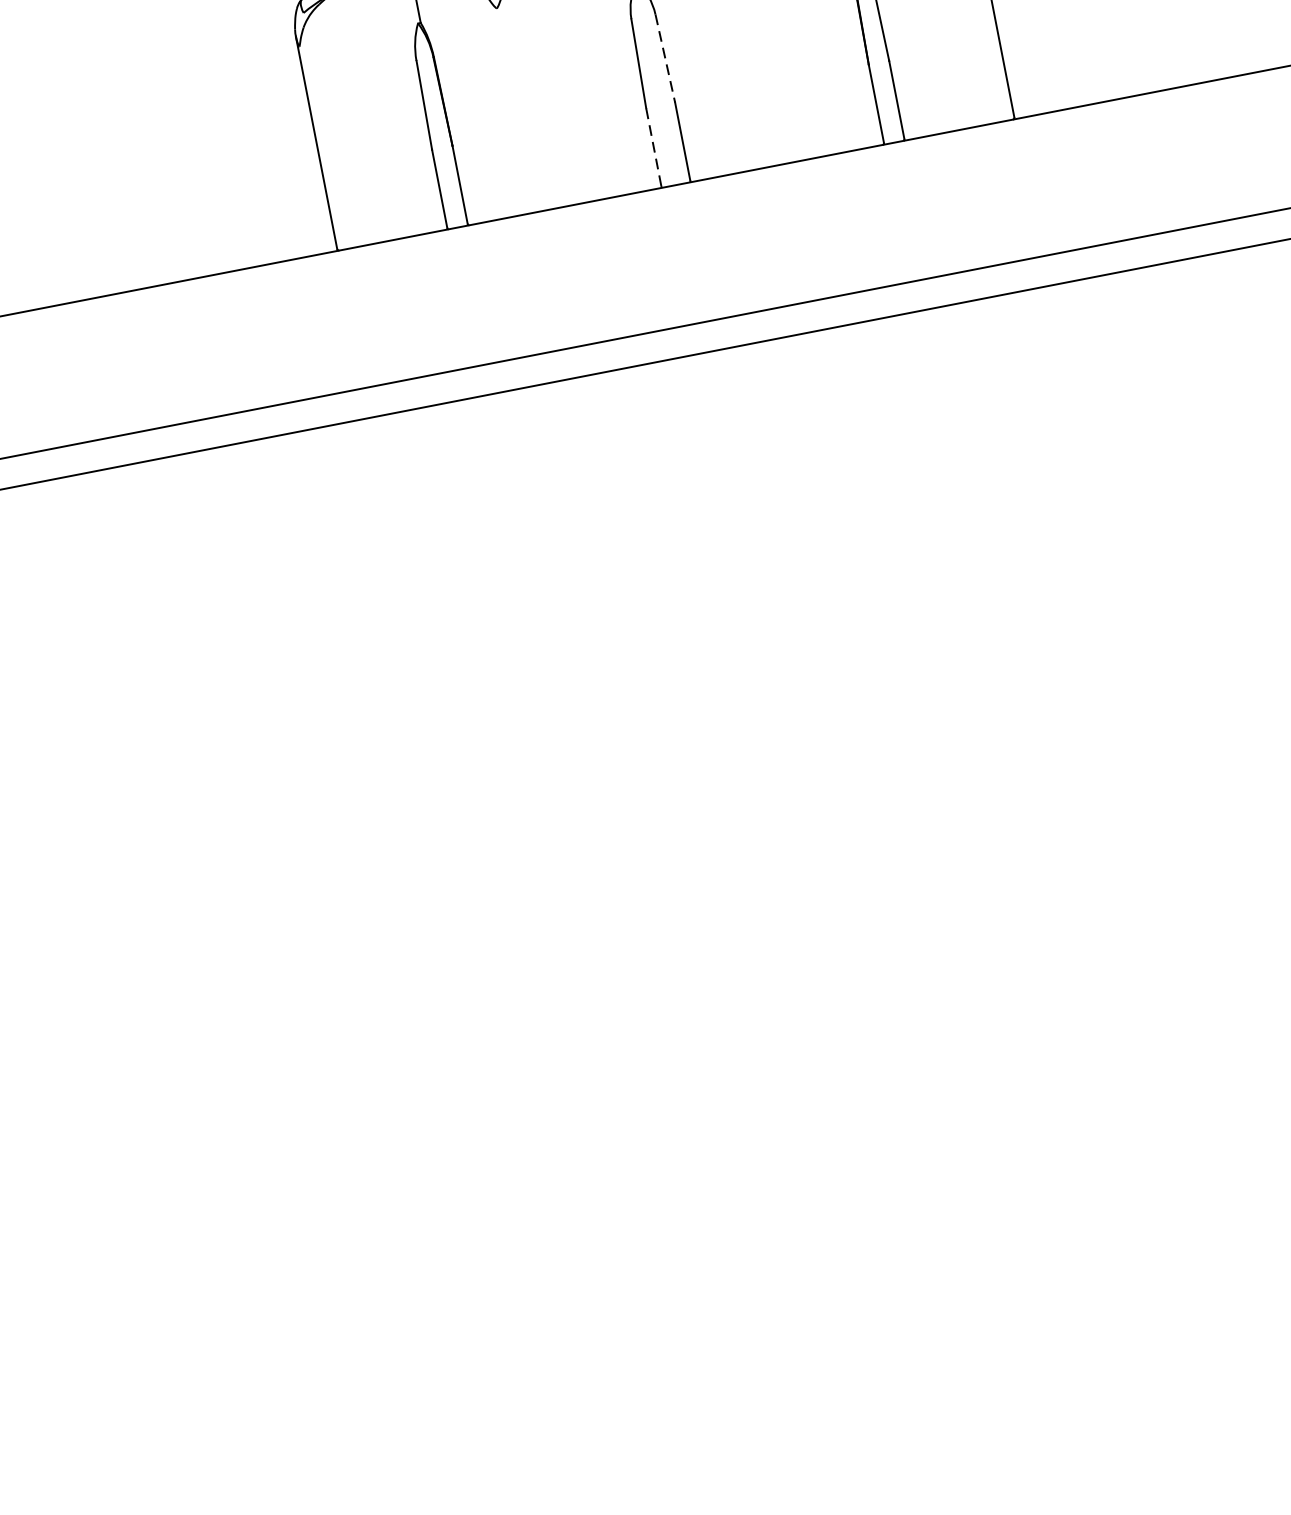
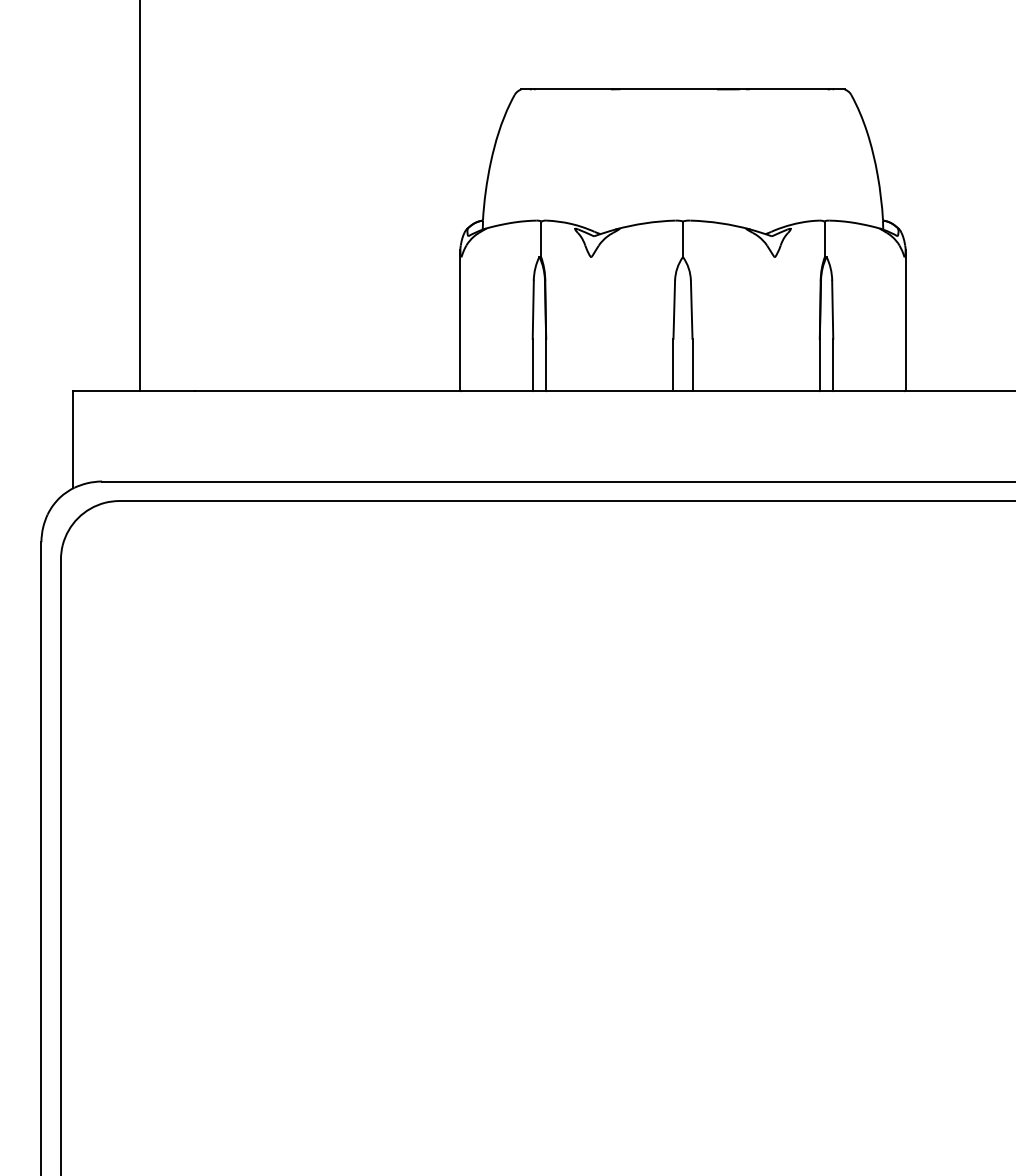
line: (665, 59) -> (691, 310), dashed -> solid
line: (653, 147) -> (673, 364), dashed -> solid

